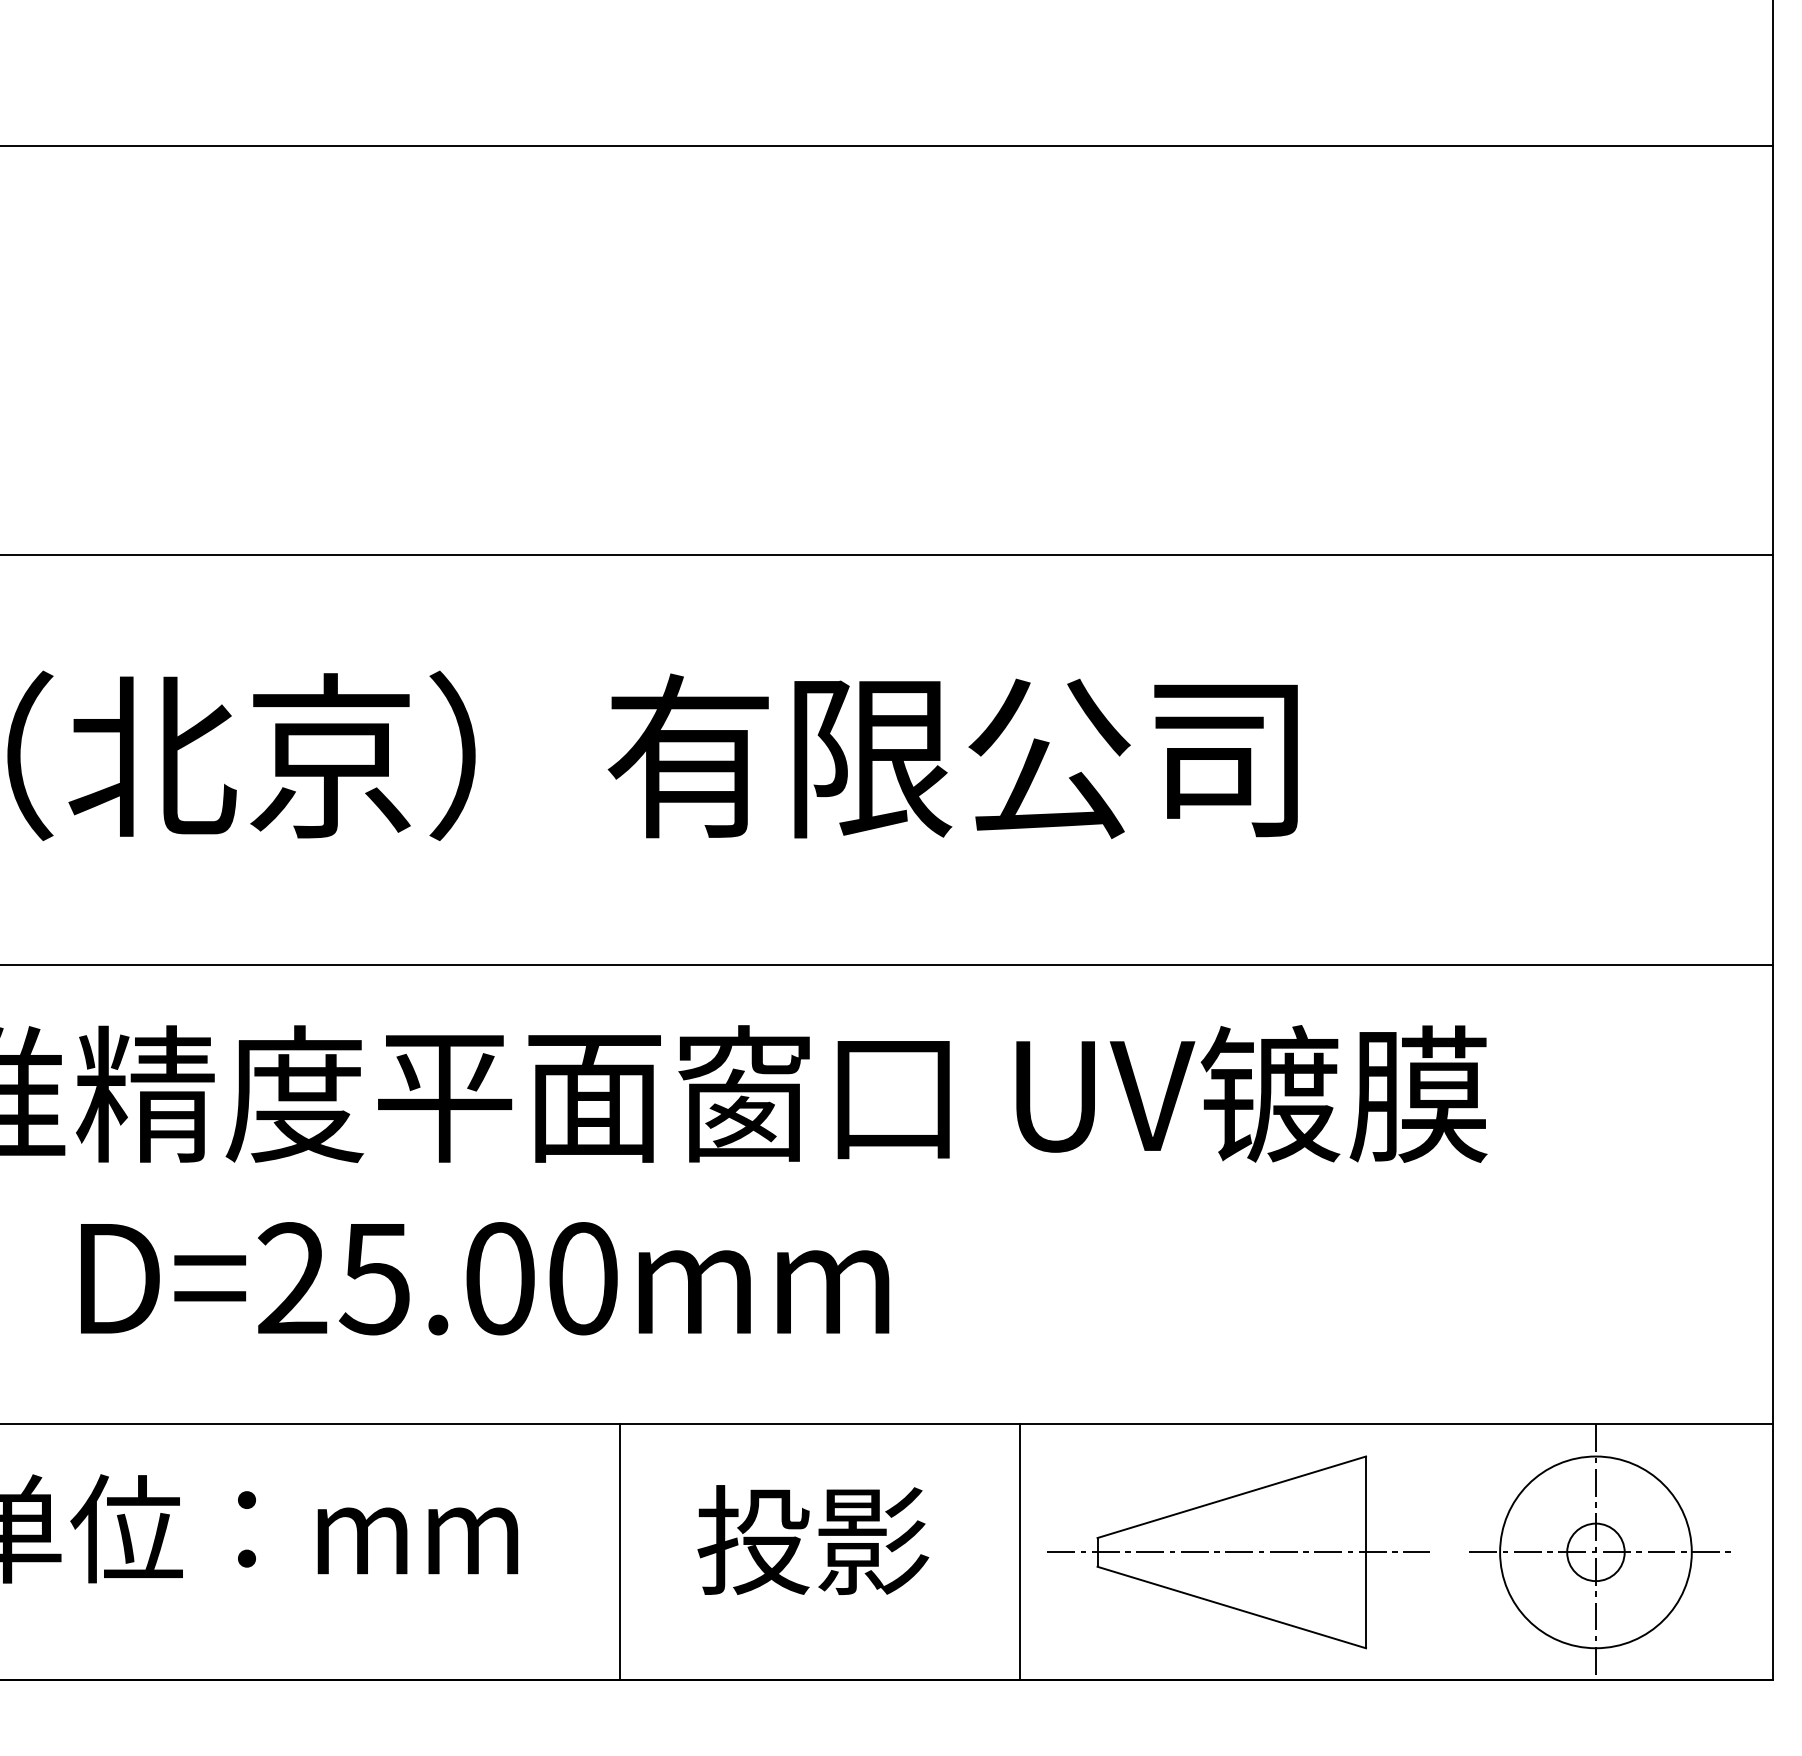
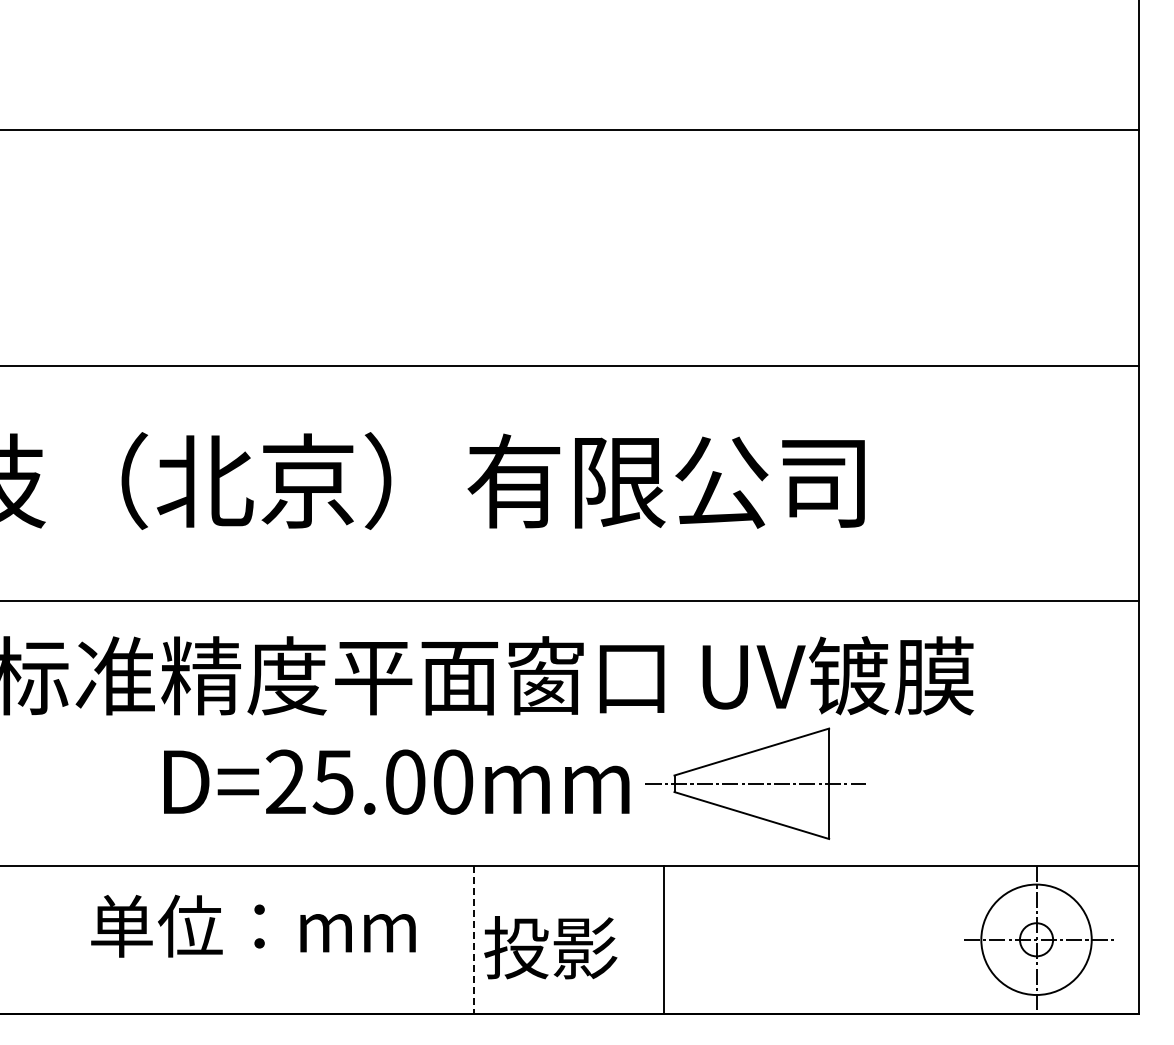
text: (812, 1539) -> (550, 947), moved
line: (620, 1551) -> (474, 939), solid -> dashed
line: (1021, 1551) -> (664, 939), moved
part: (1238, 1551) -> (755, 783), moved

